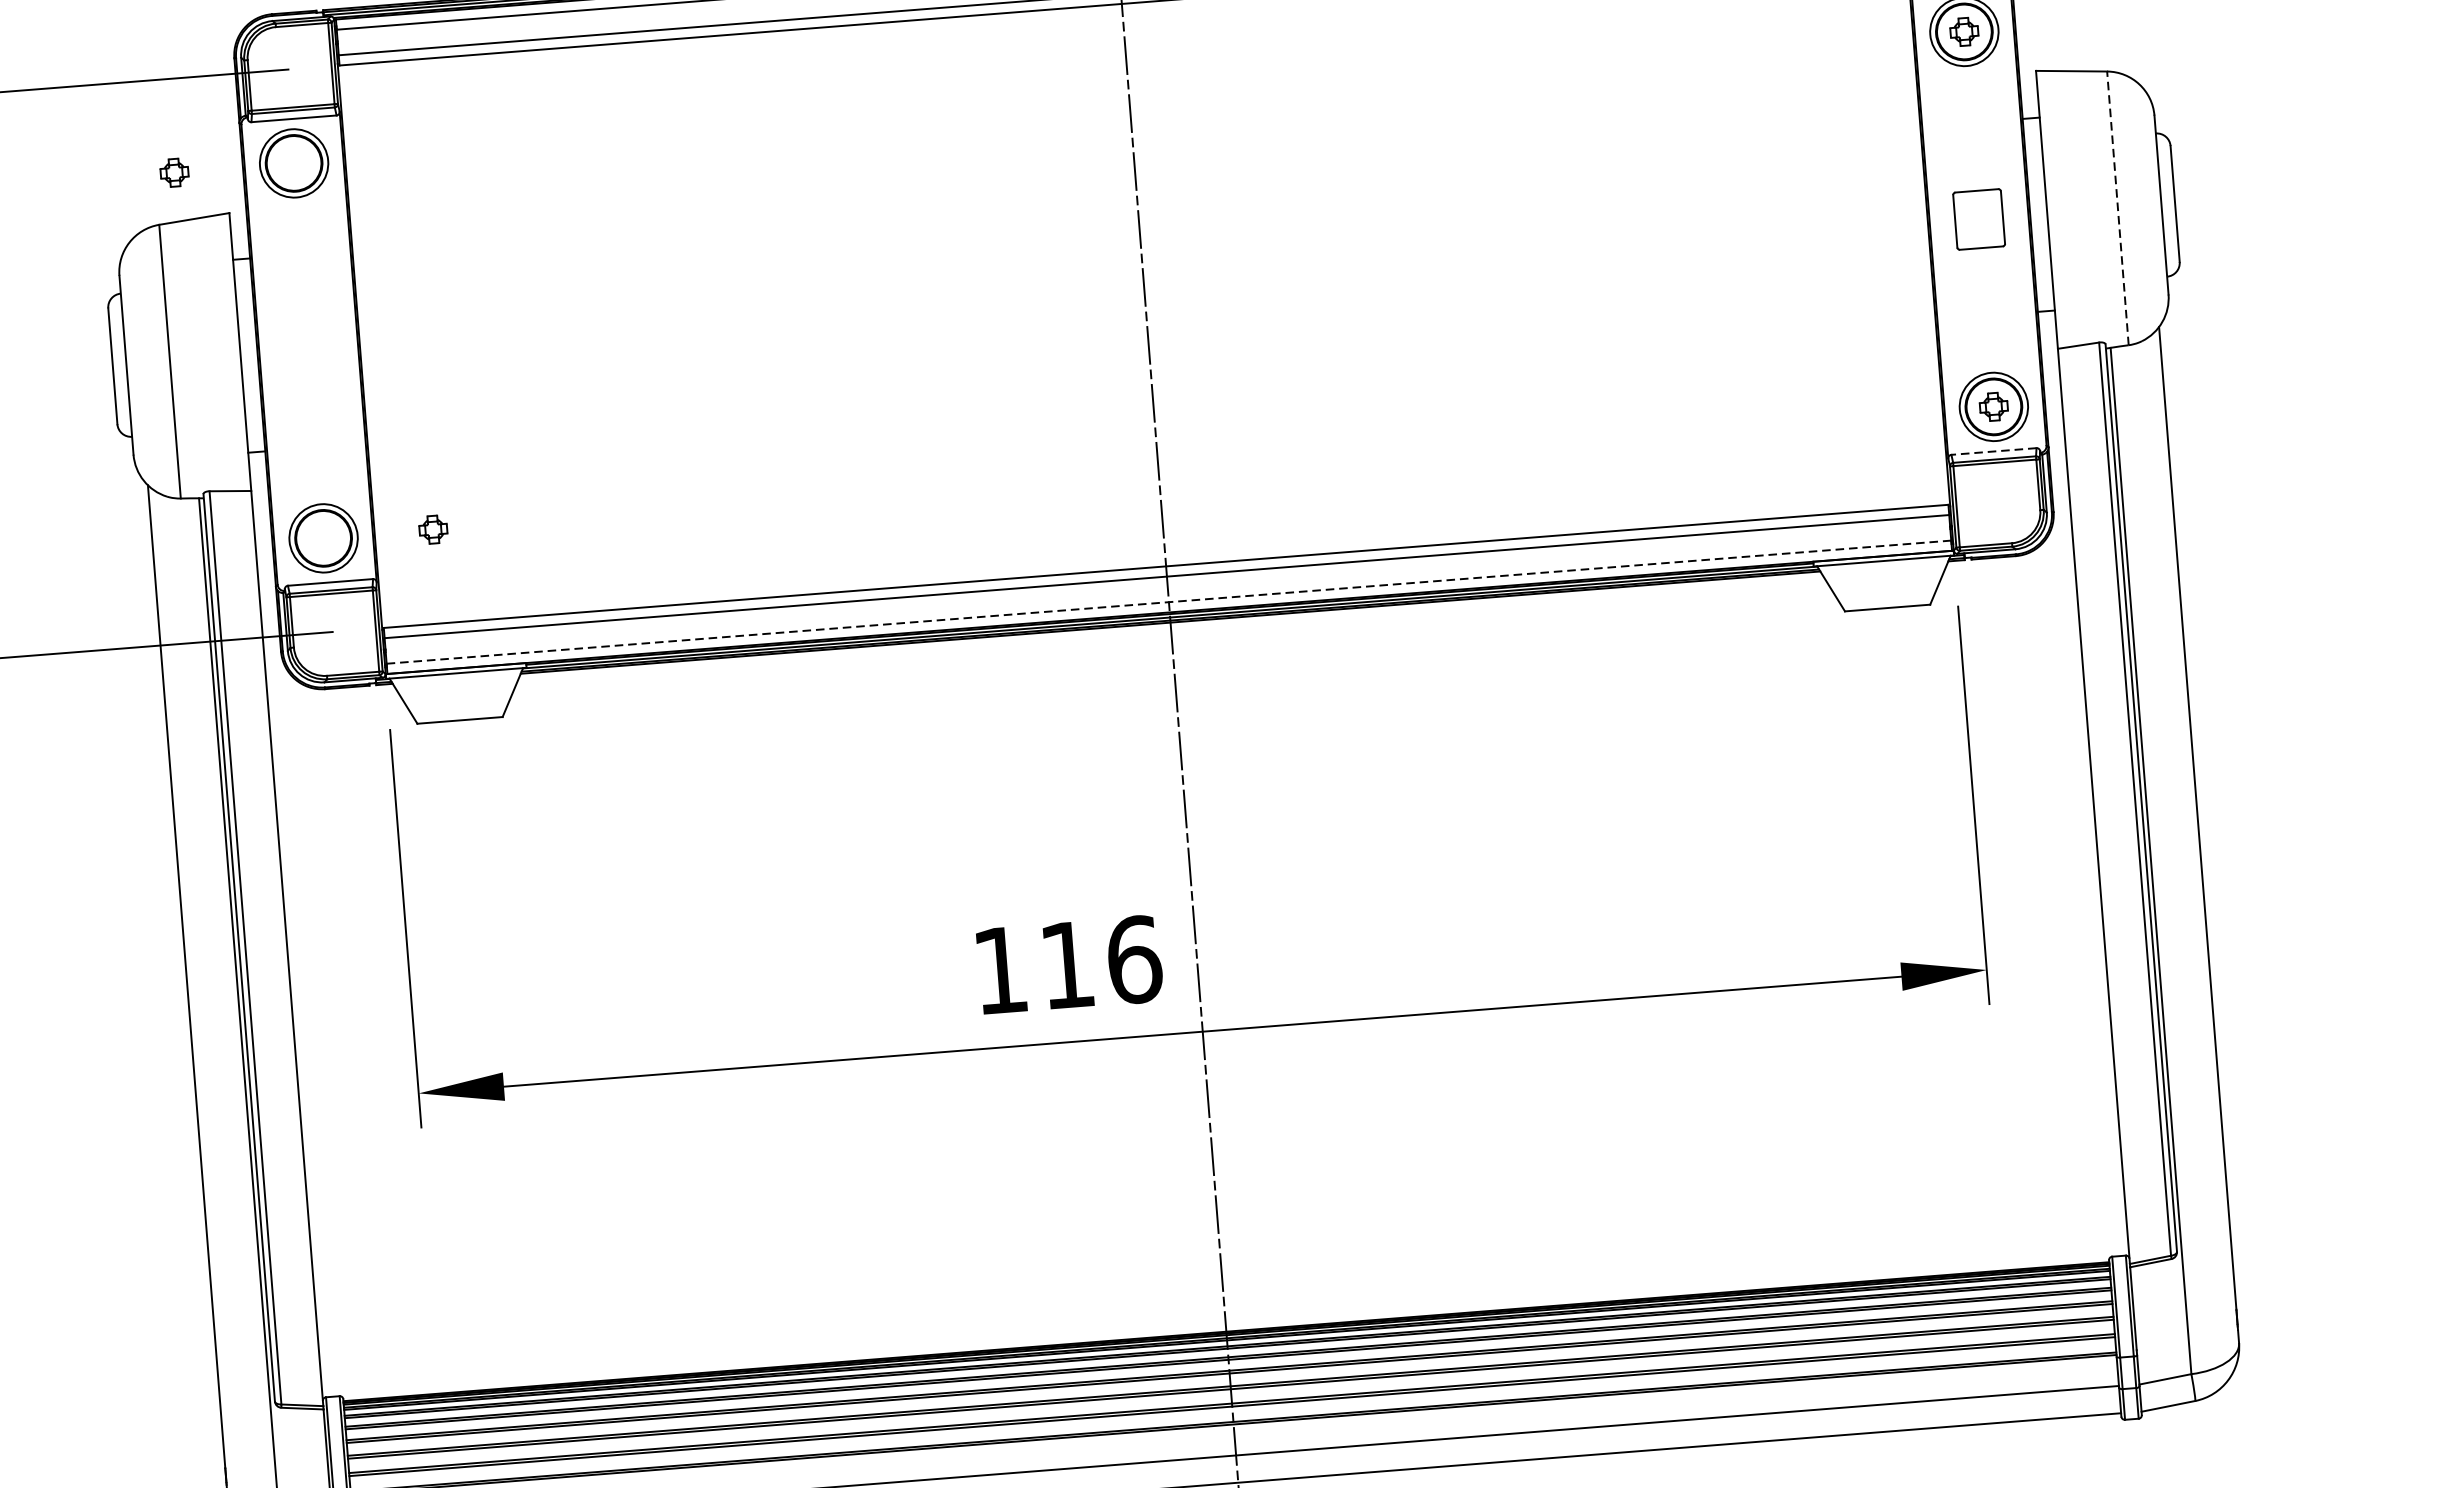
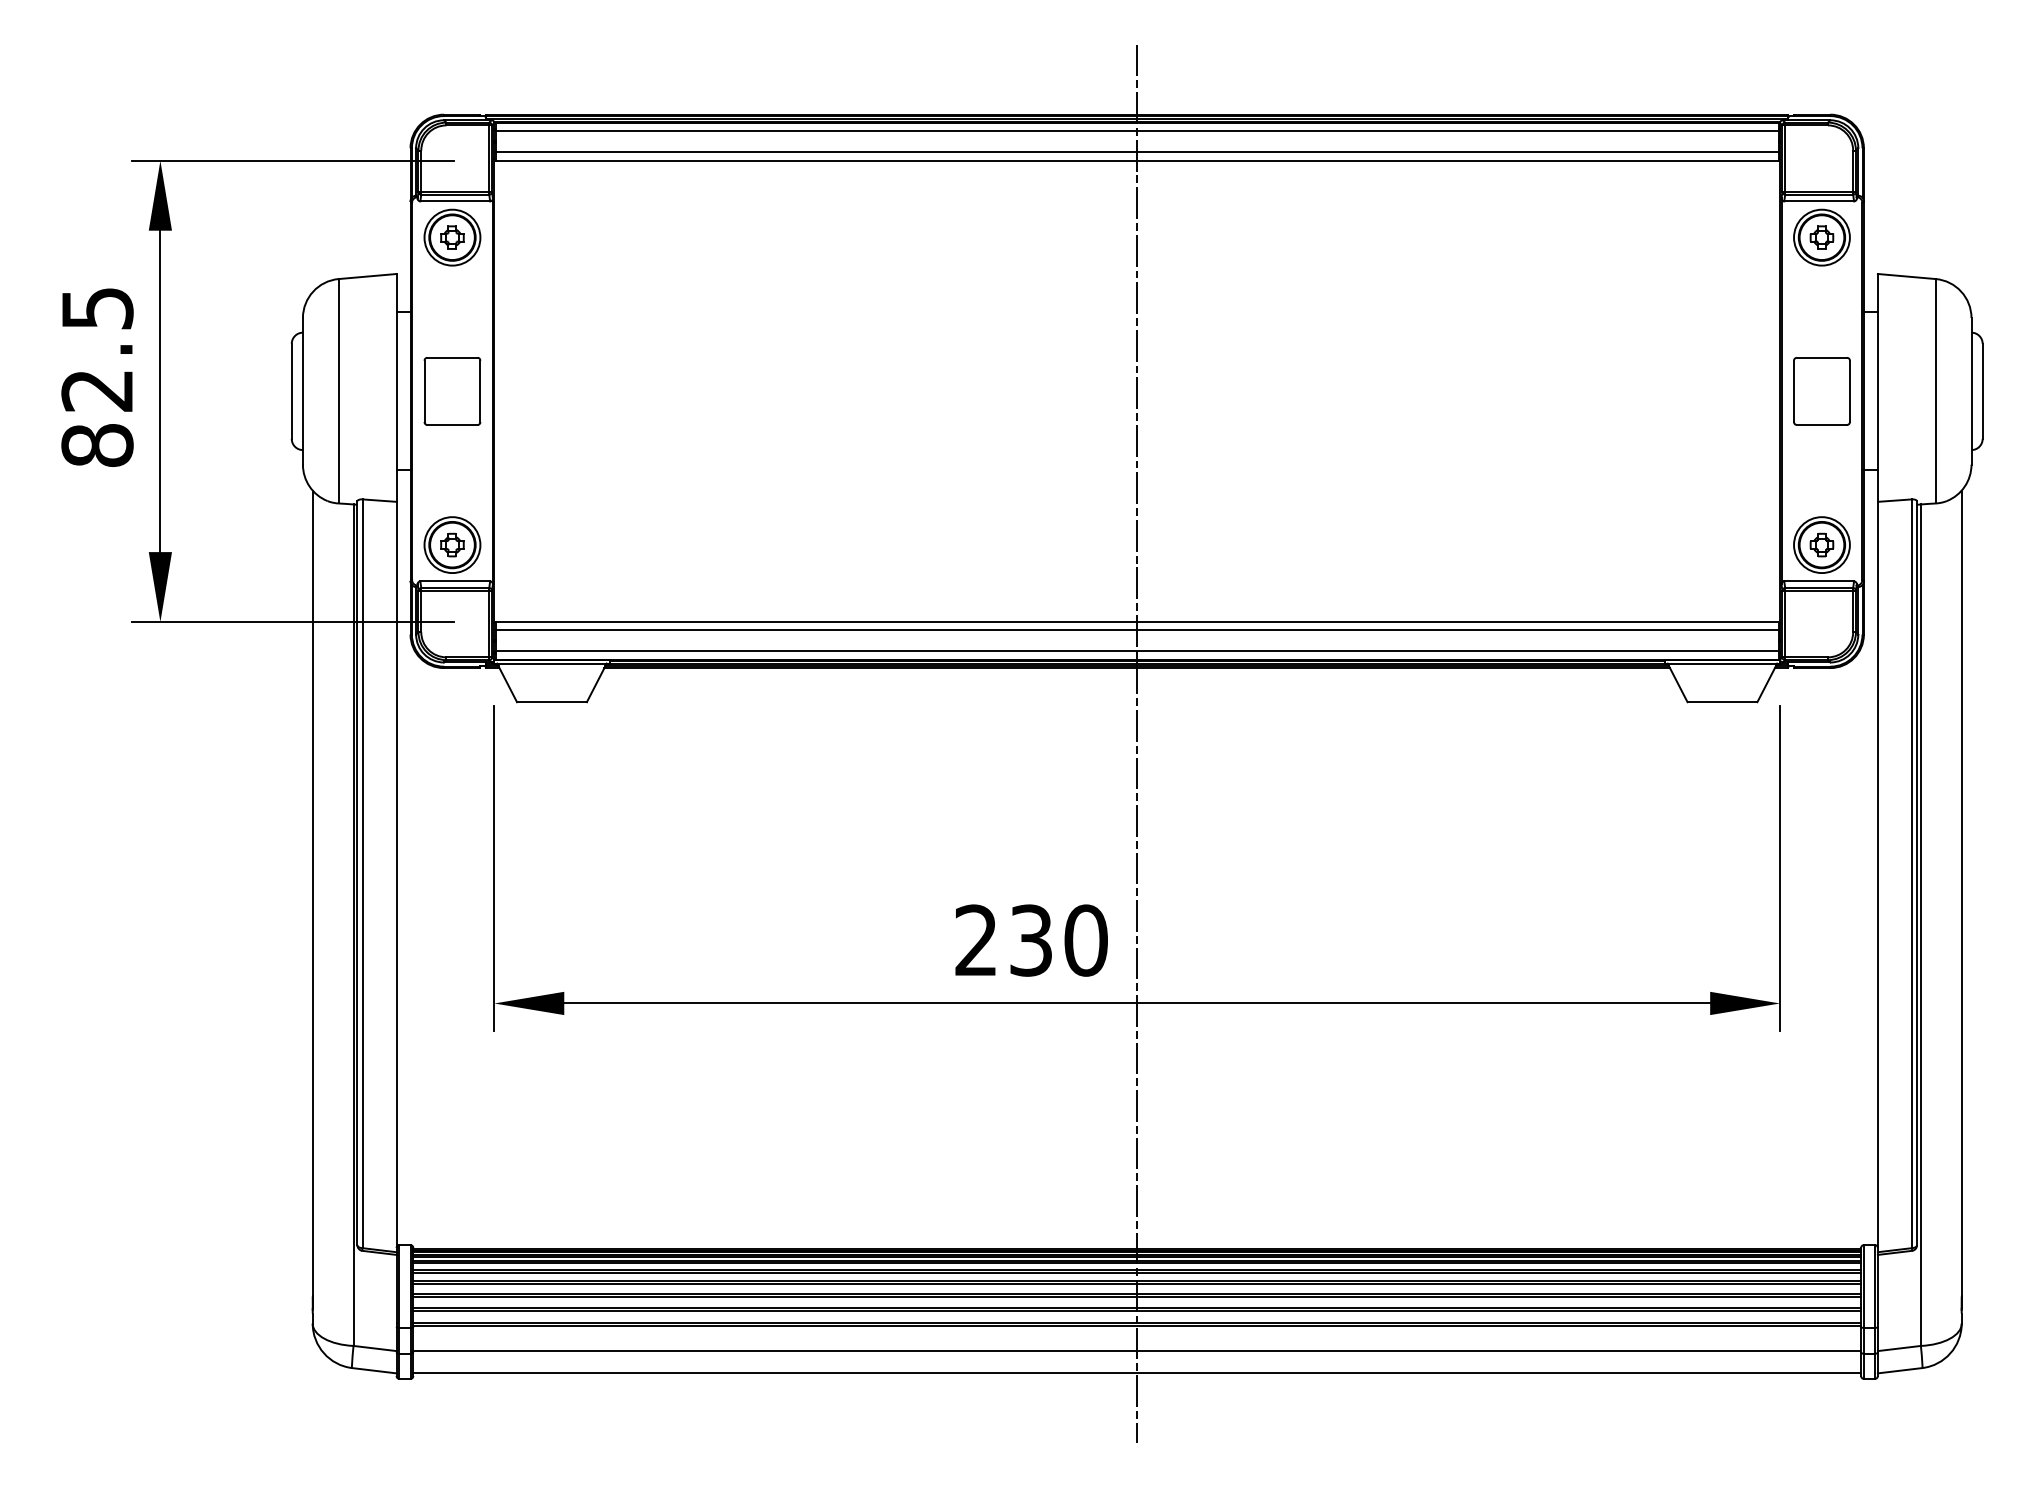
part: (174, 172) -> (452, 237), moved
line: (2117, 207) -> (1935, 390), dashed -> solid
part: (1978, 219) -> (1821, 391), size x1.43
part: (308, 351) -> (452, 391), added
line: (1994, 451) -> (1819, 581), dashed -> solid
part: (433, 528) -> (452, 544), moved
line: (1169, 602) -> (1137, 651), dashed -> solid
text: (1067, 965) -> (1031, 940), 116 -> 230

